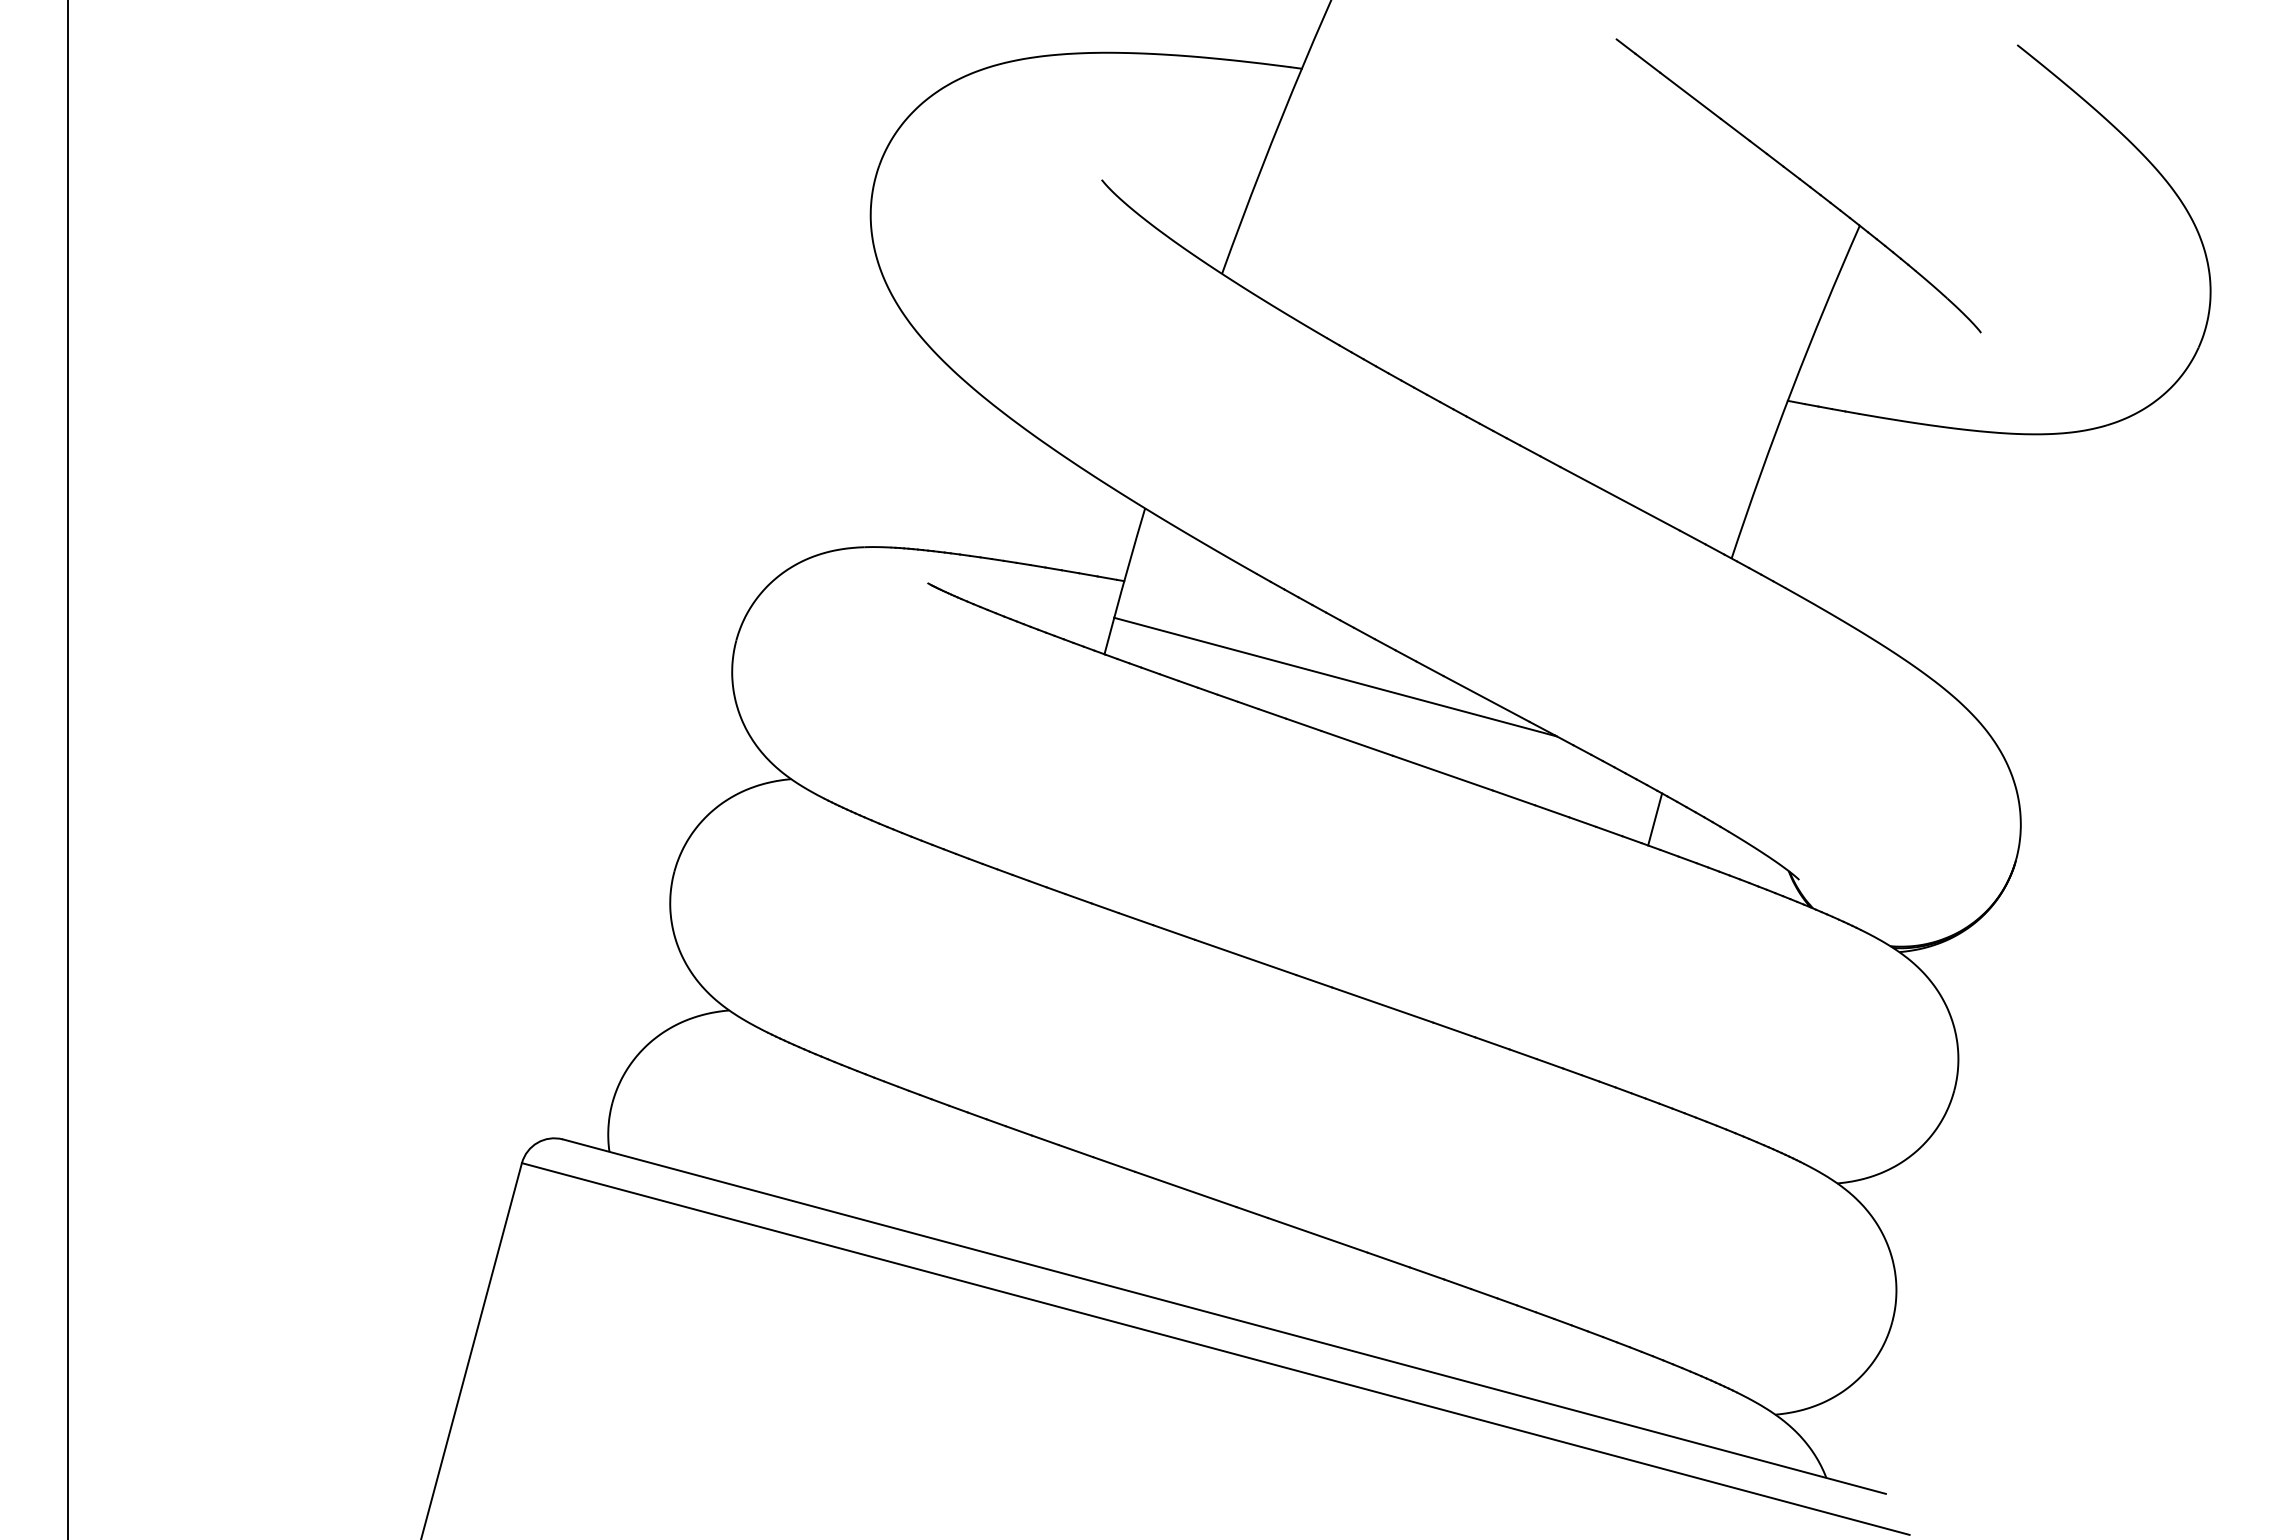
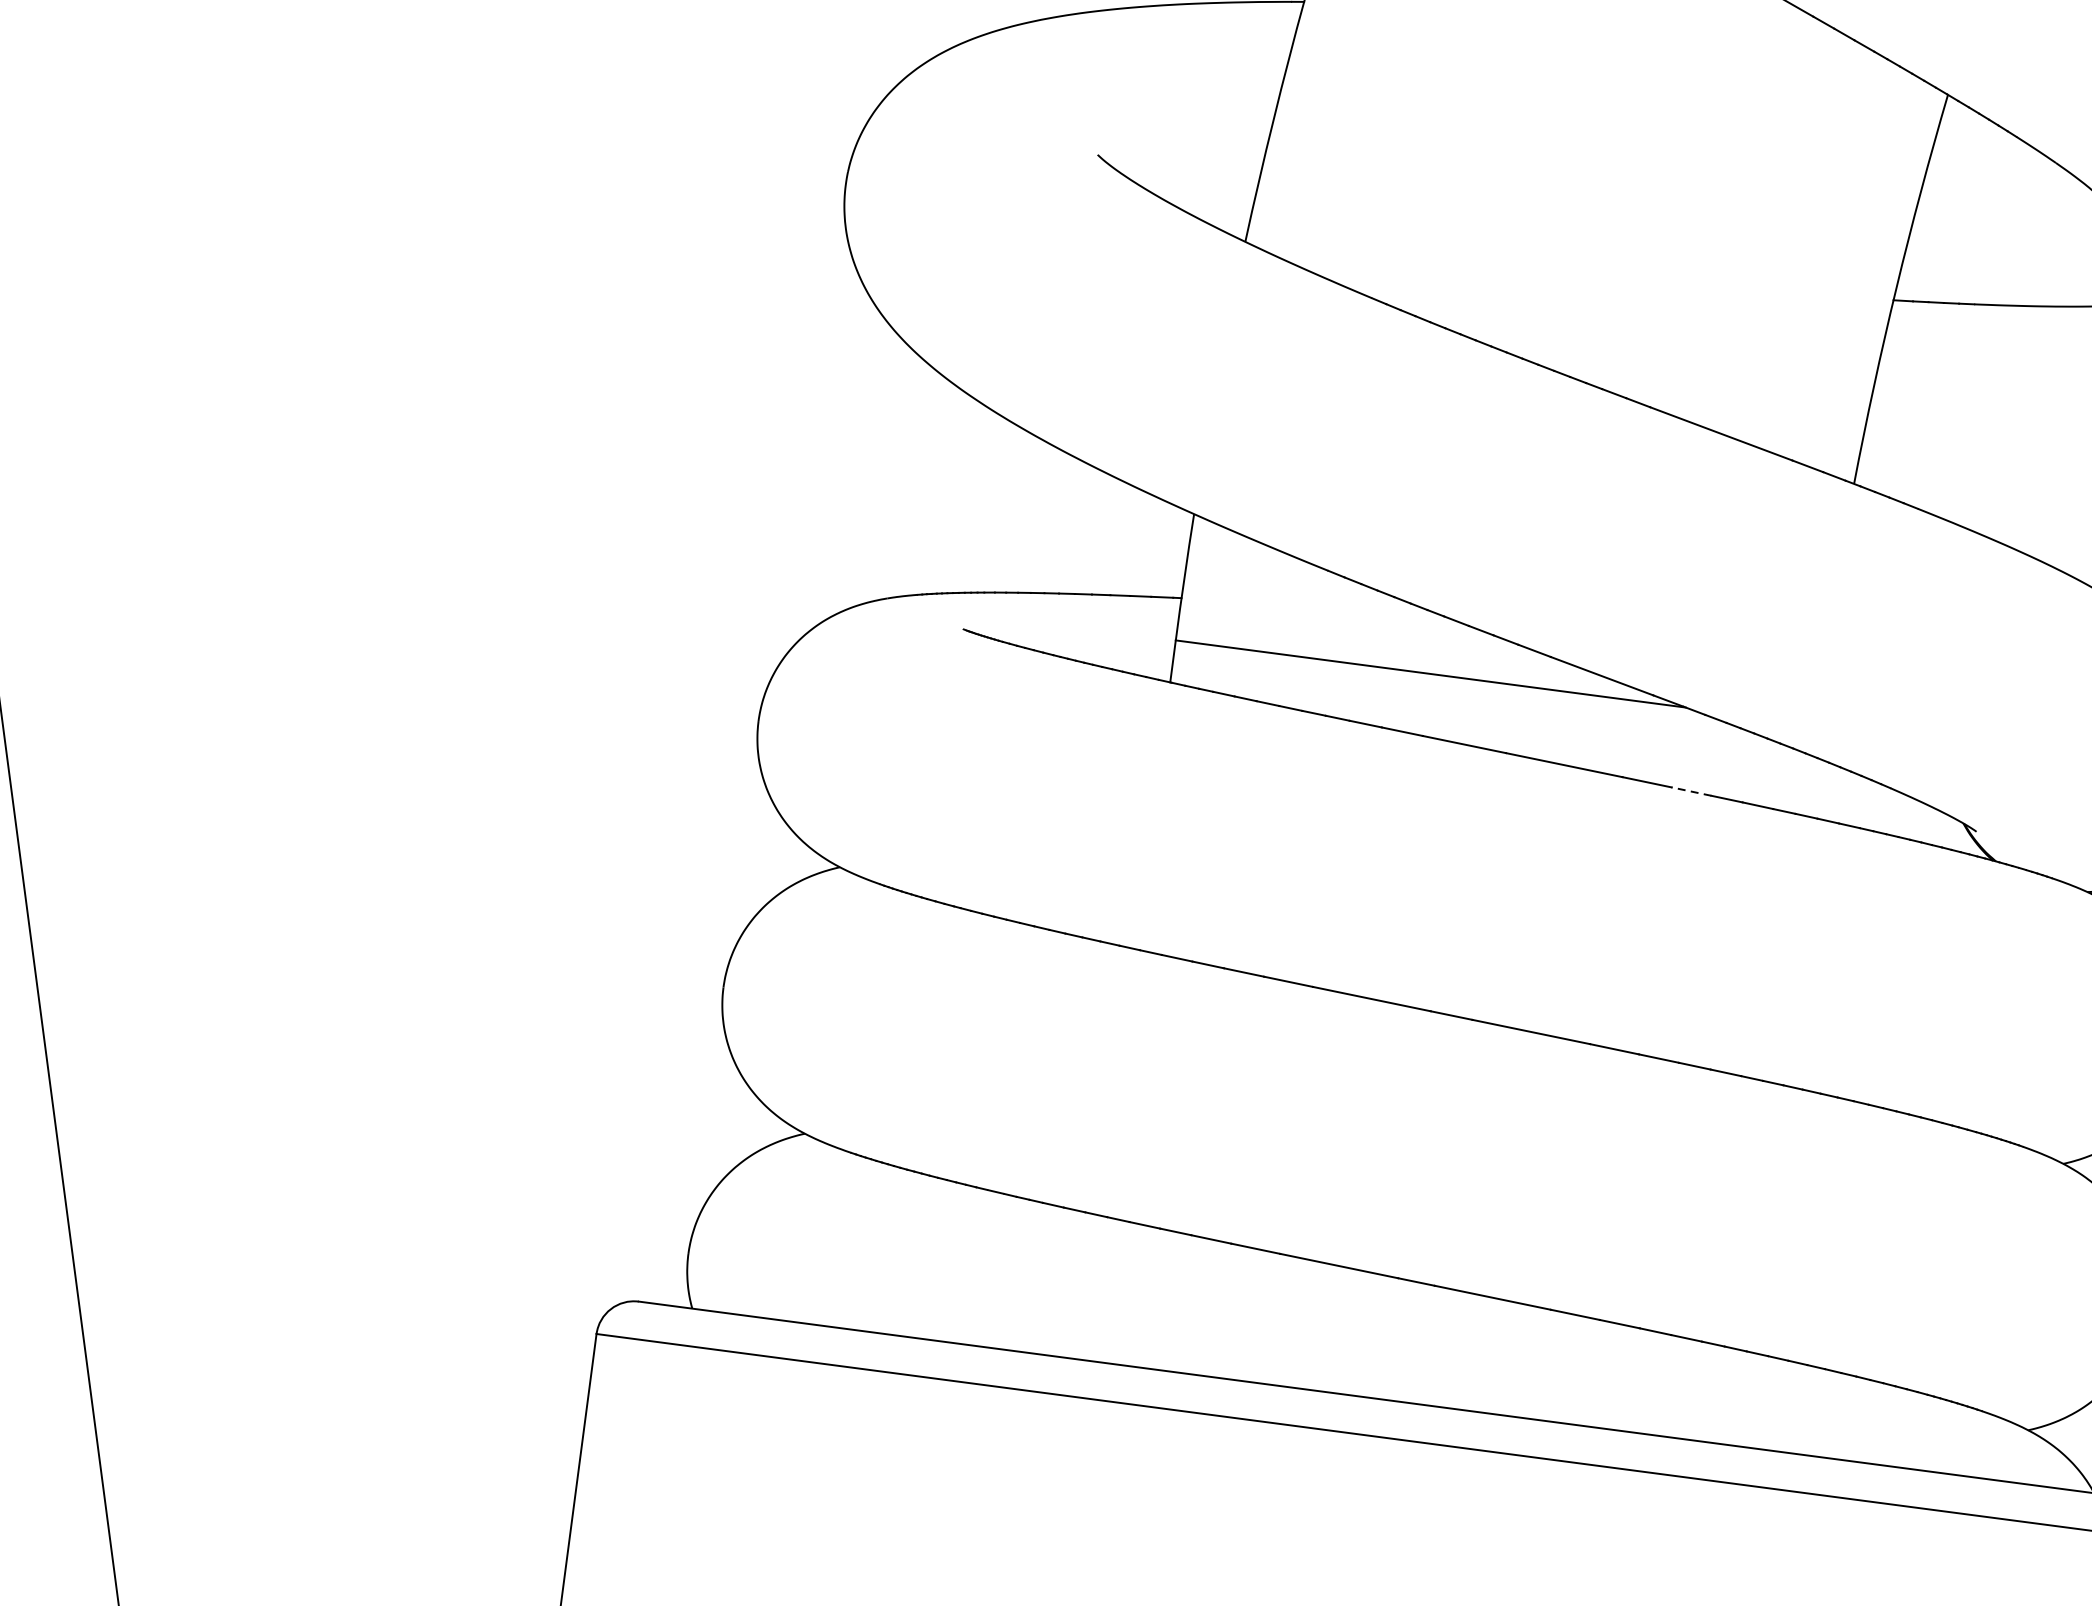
line: (1551, 811) -> (1690, 791), solid -> dashed
line: (1655, 819) -> (1807, 785), removed

